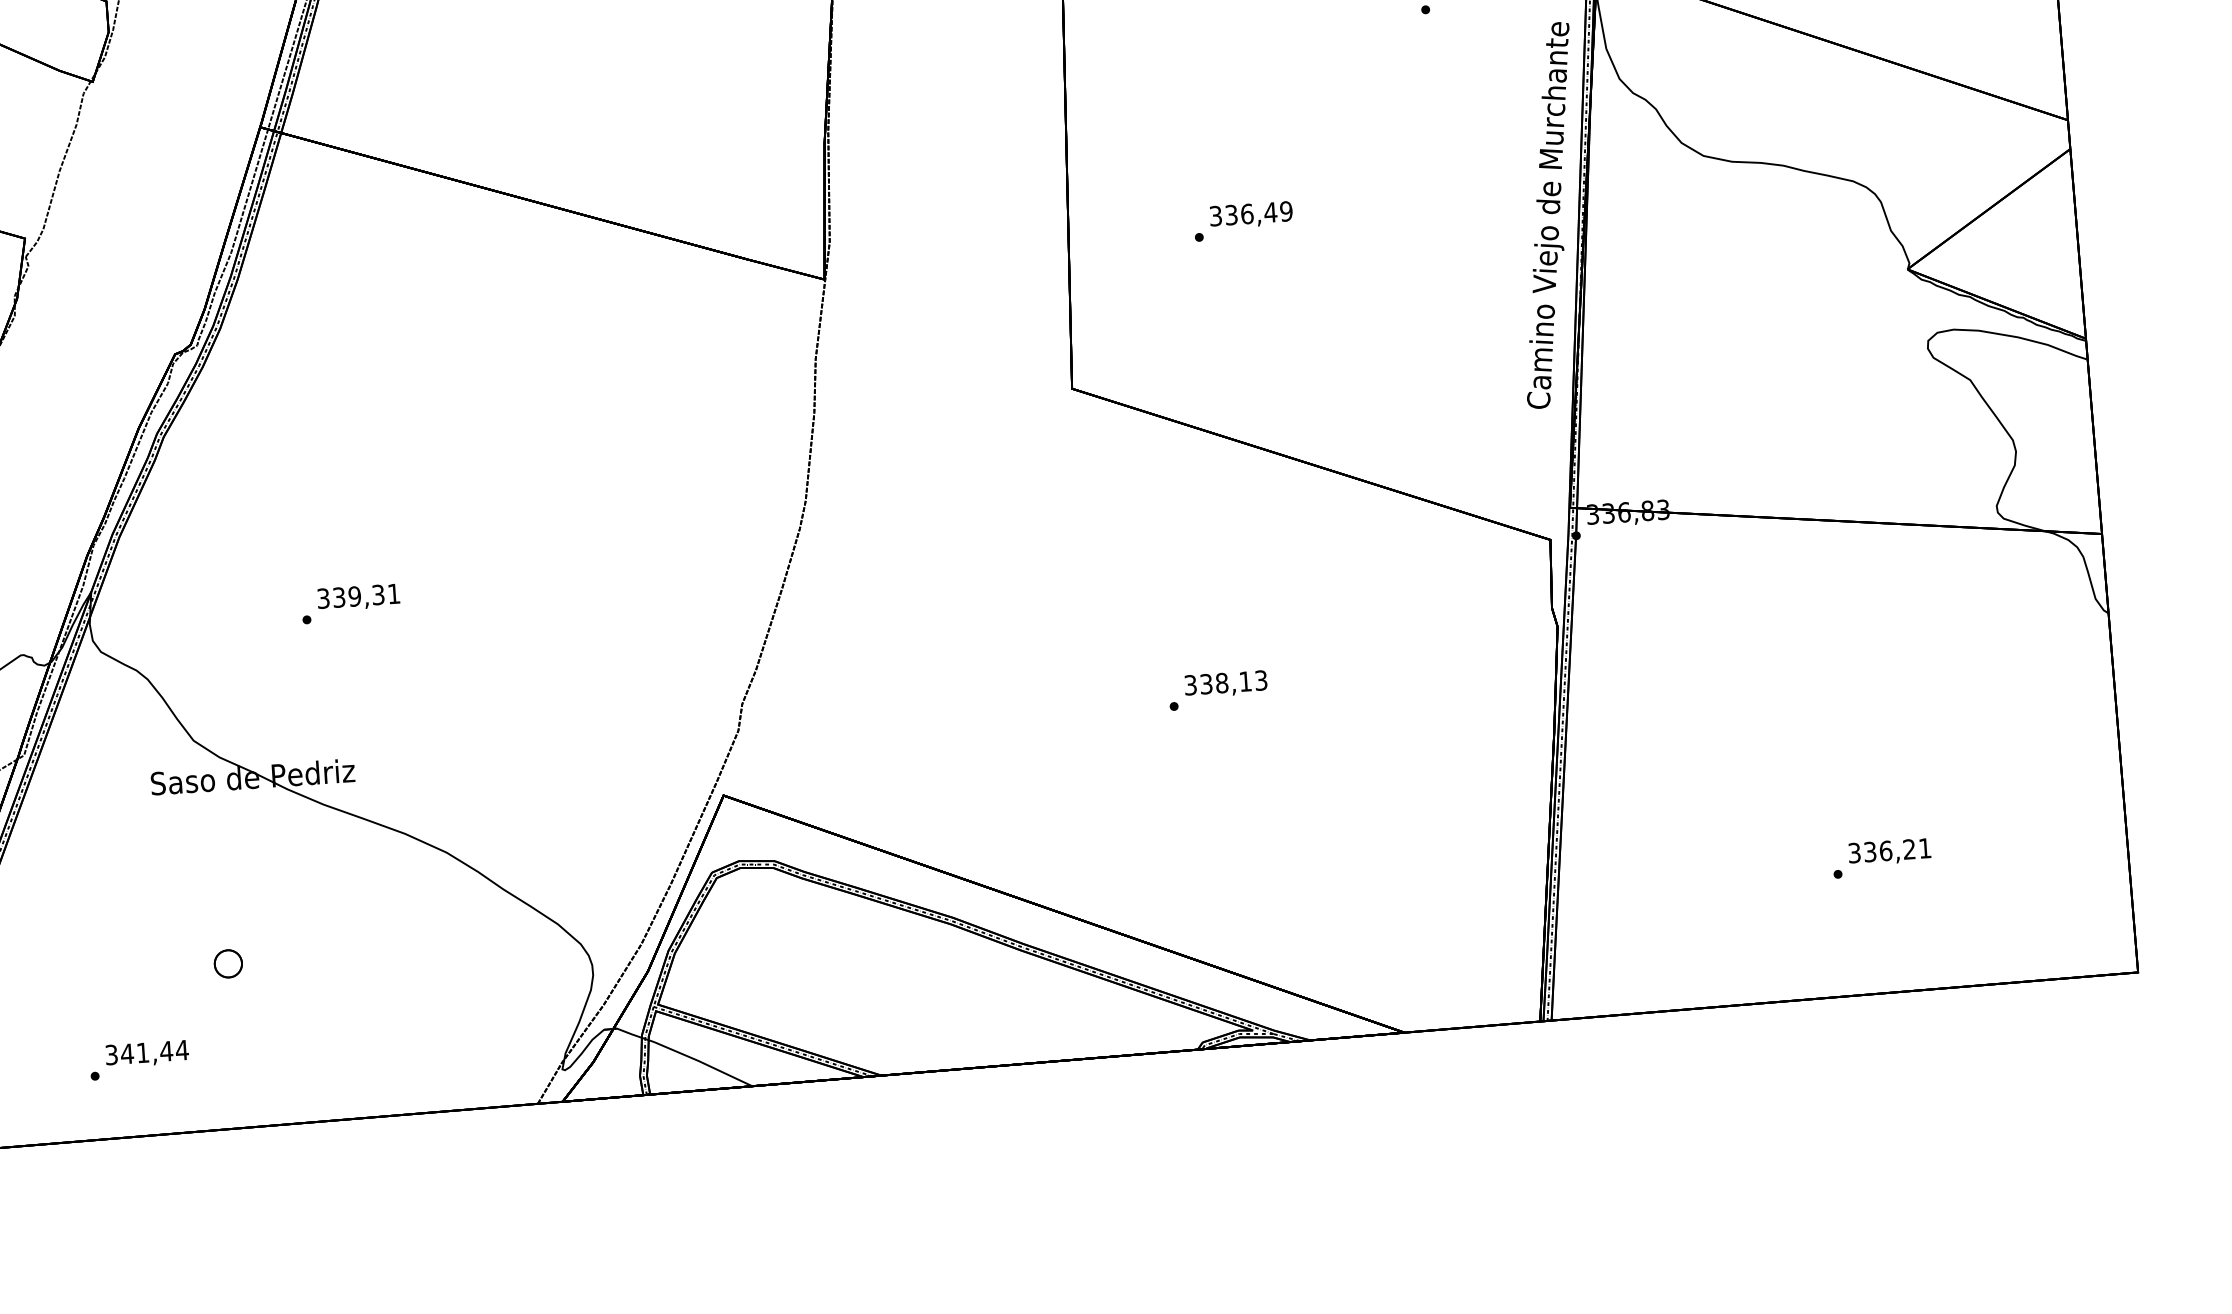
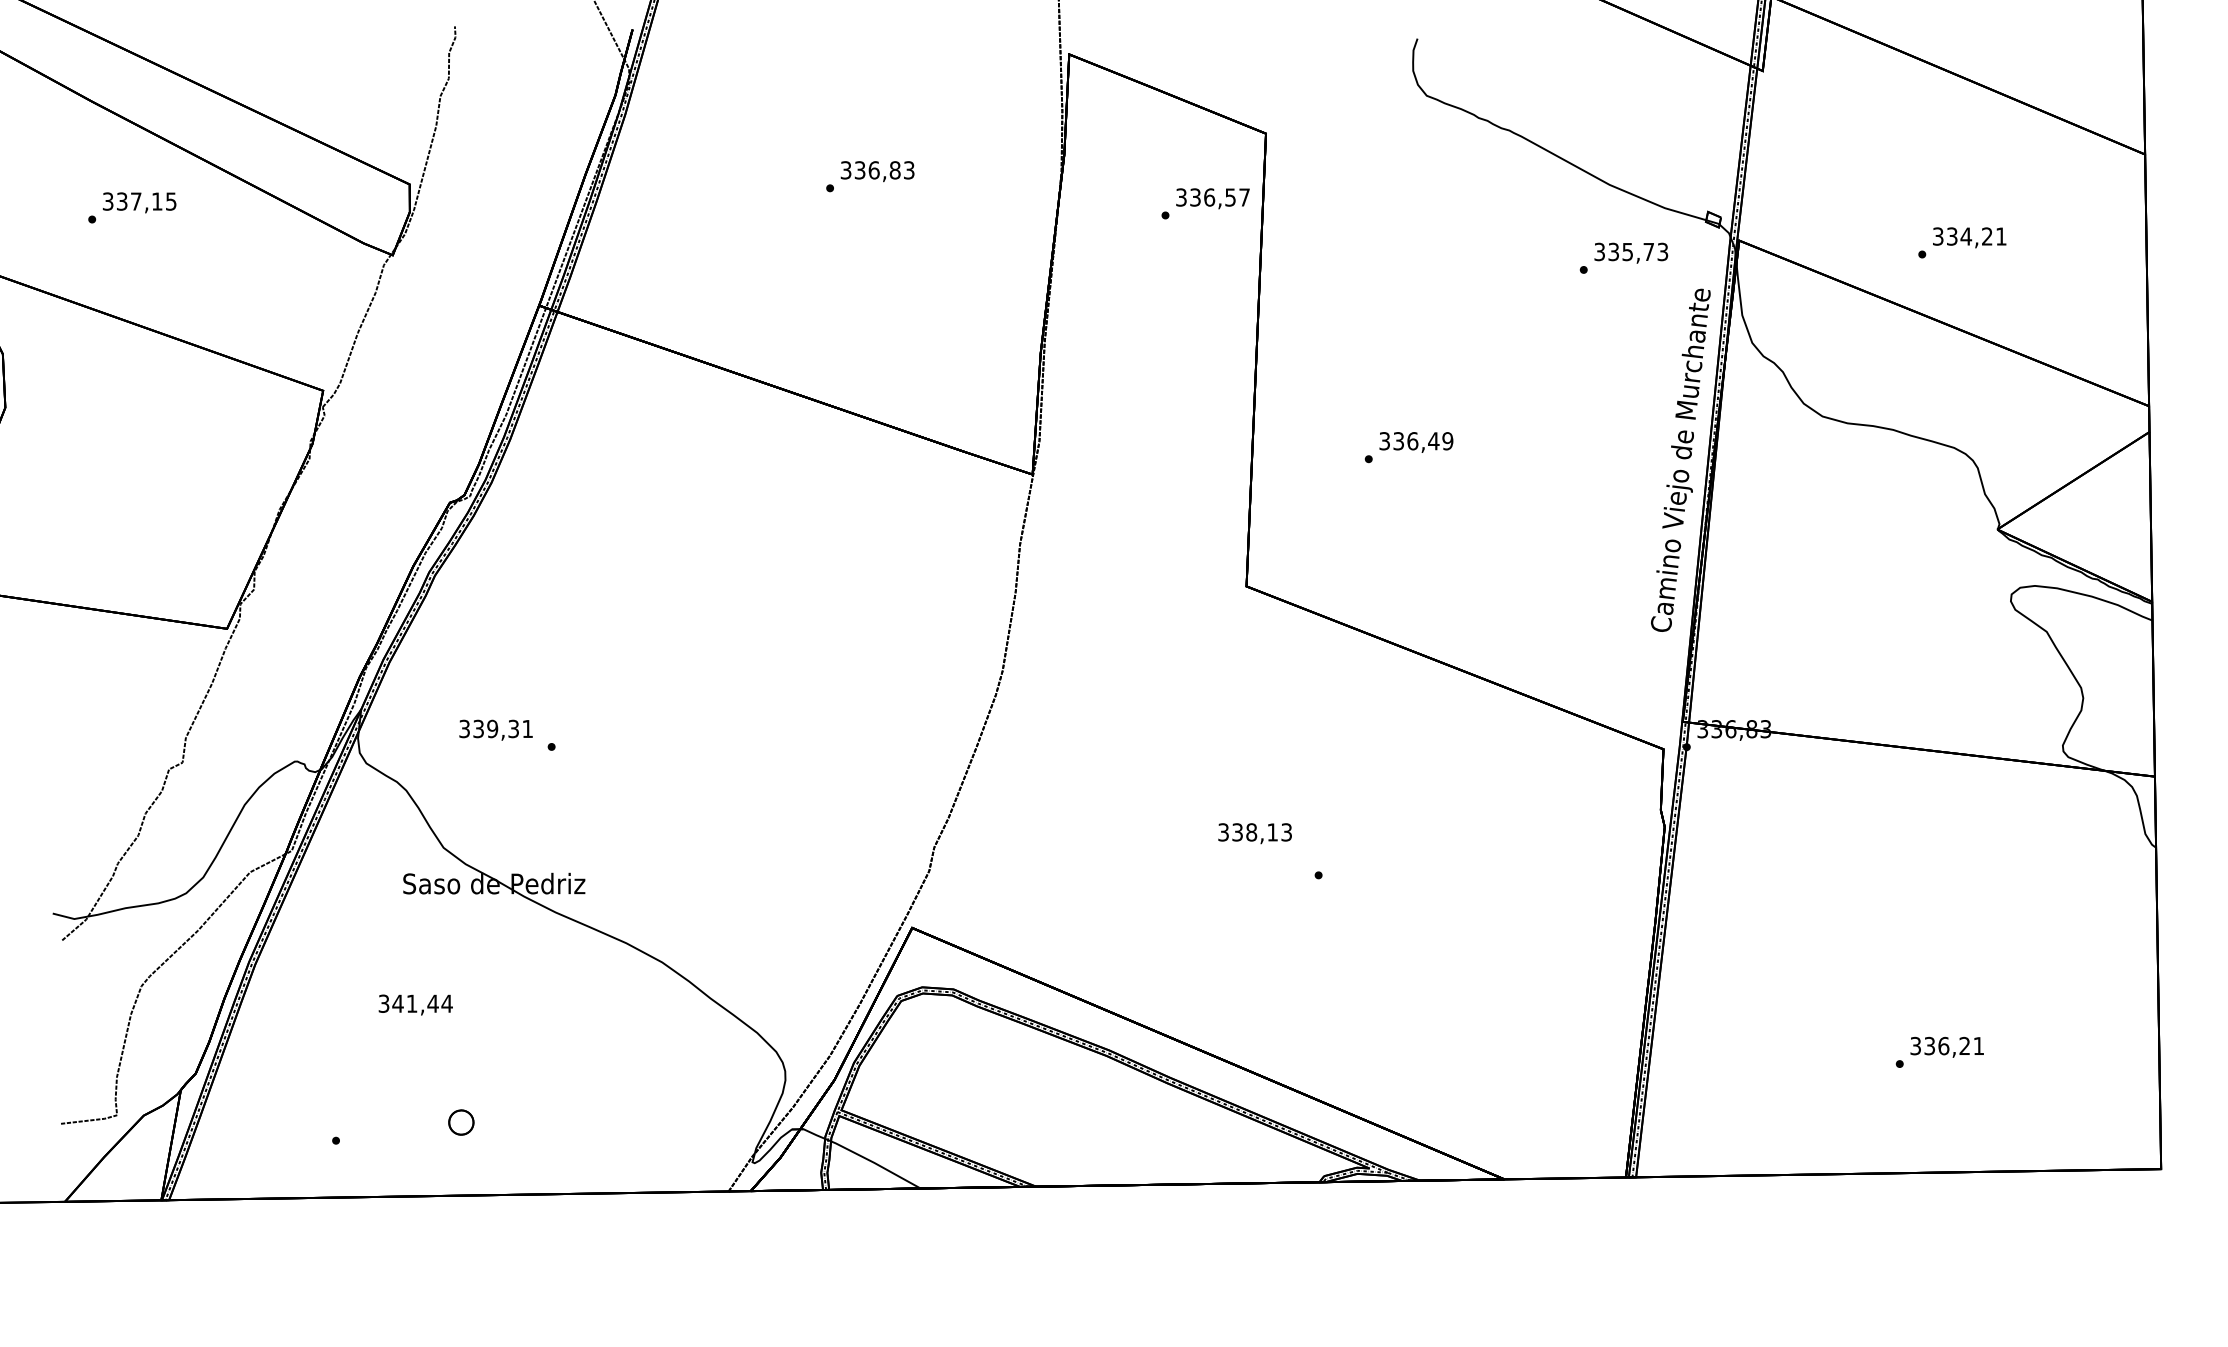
text: (358, 596) -> (495, 729), moved
text: (1225, 684) -> (1254, 833), moved
part: (228, 963) -> (461, 1122), moved
text: (146, 1053) -> (415, 1004), moved

